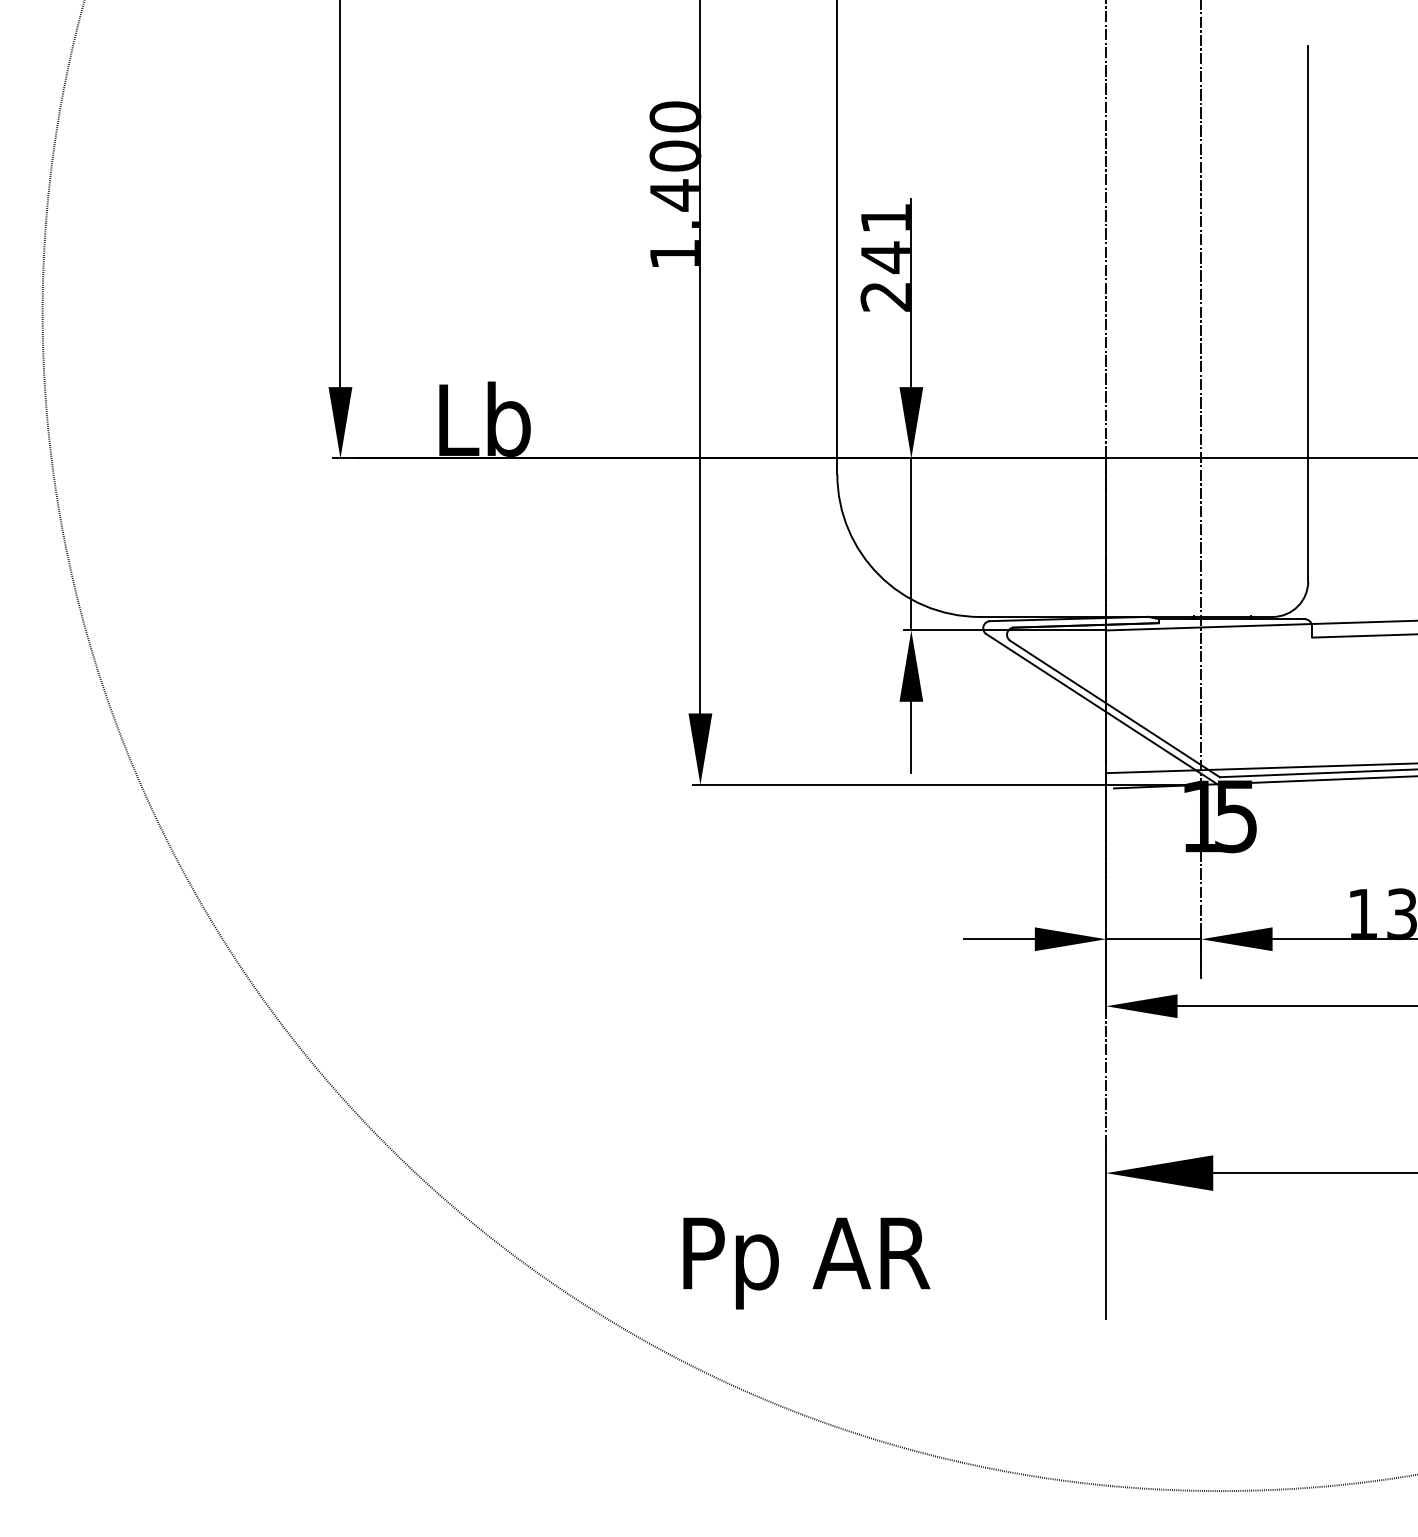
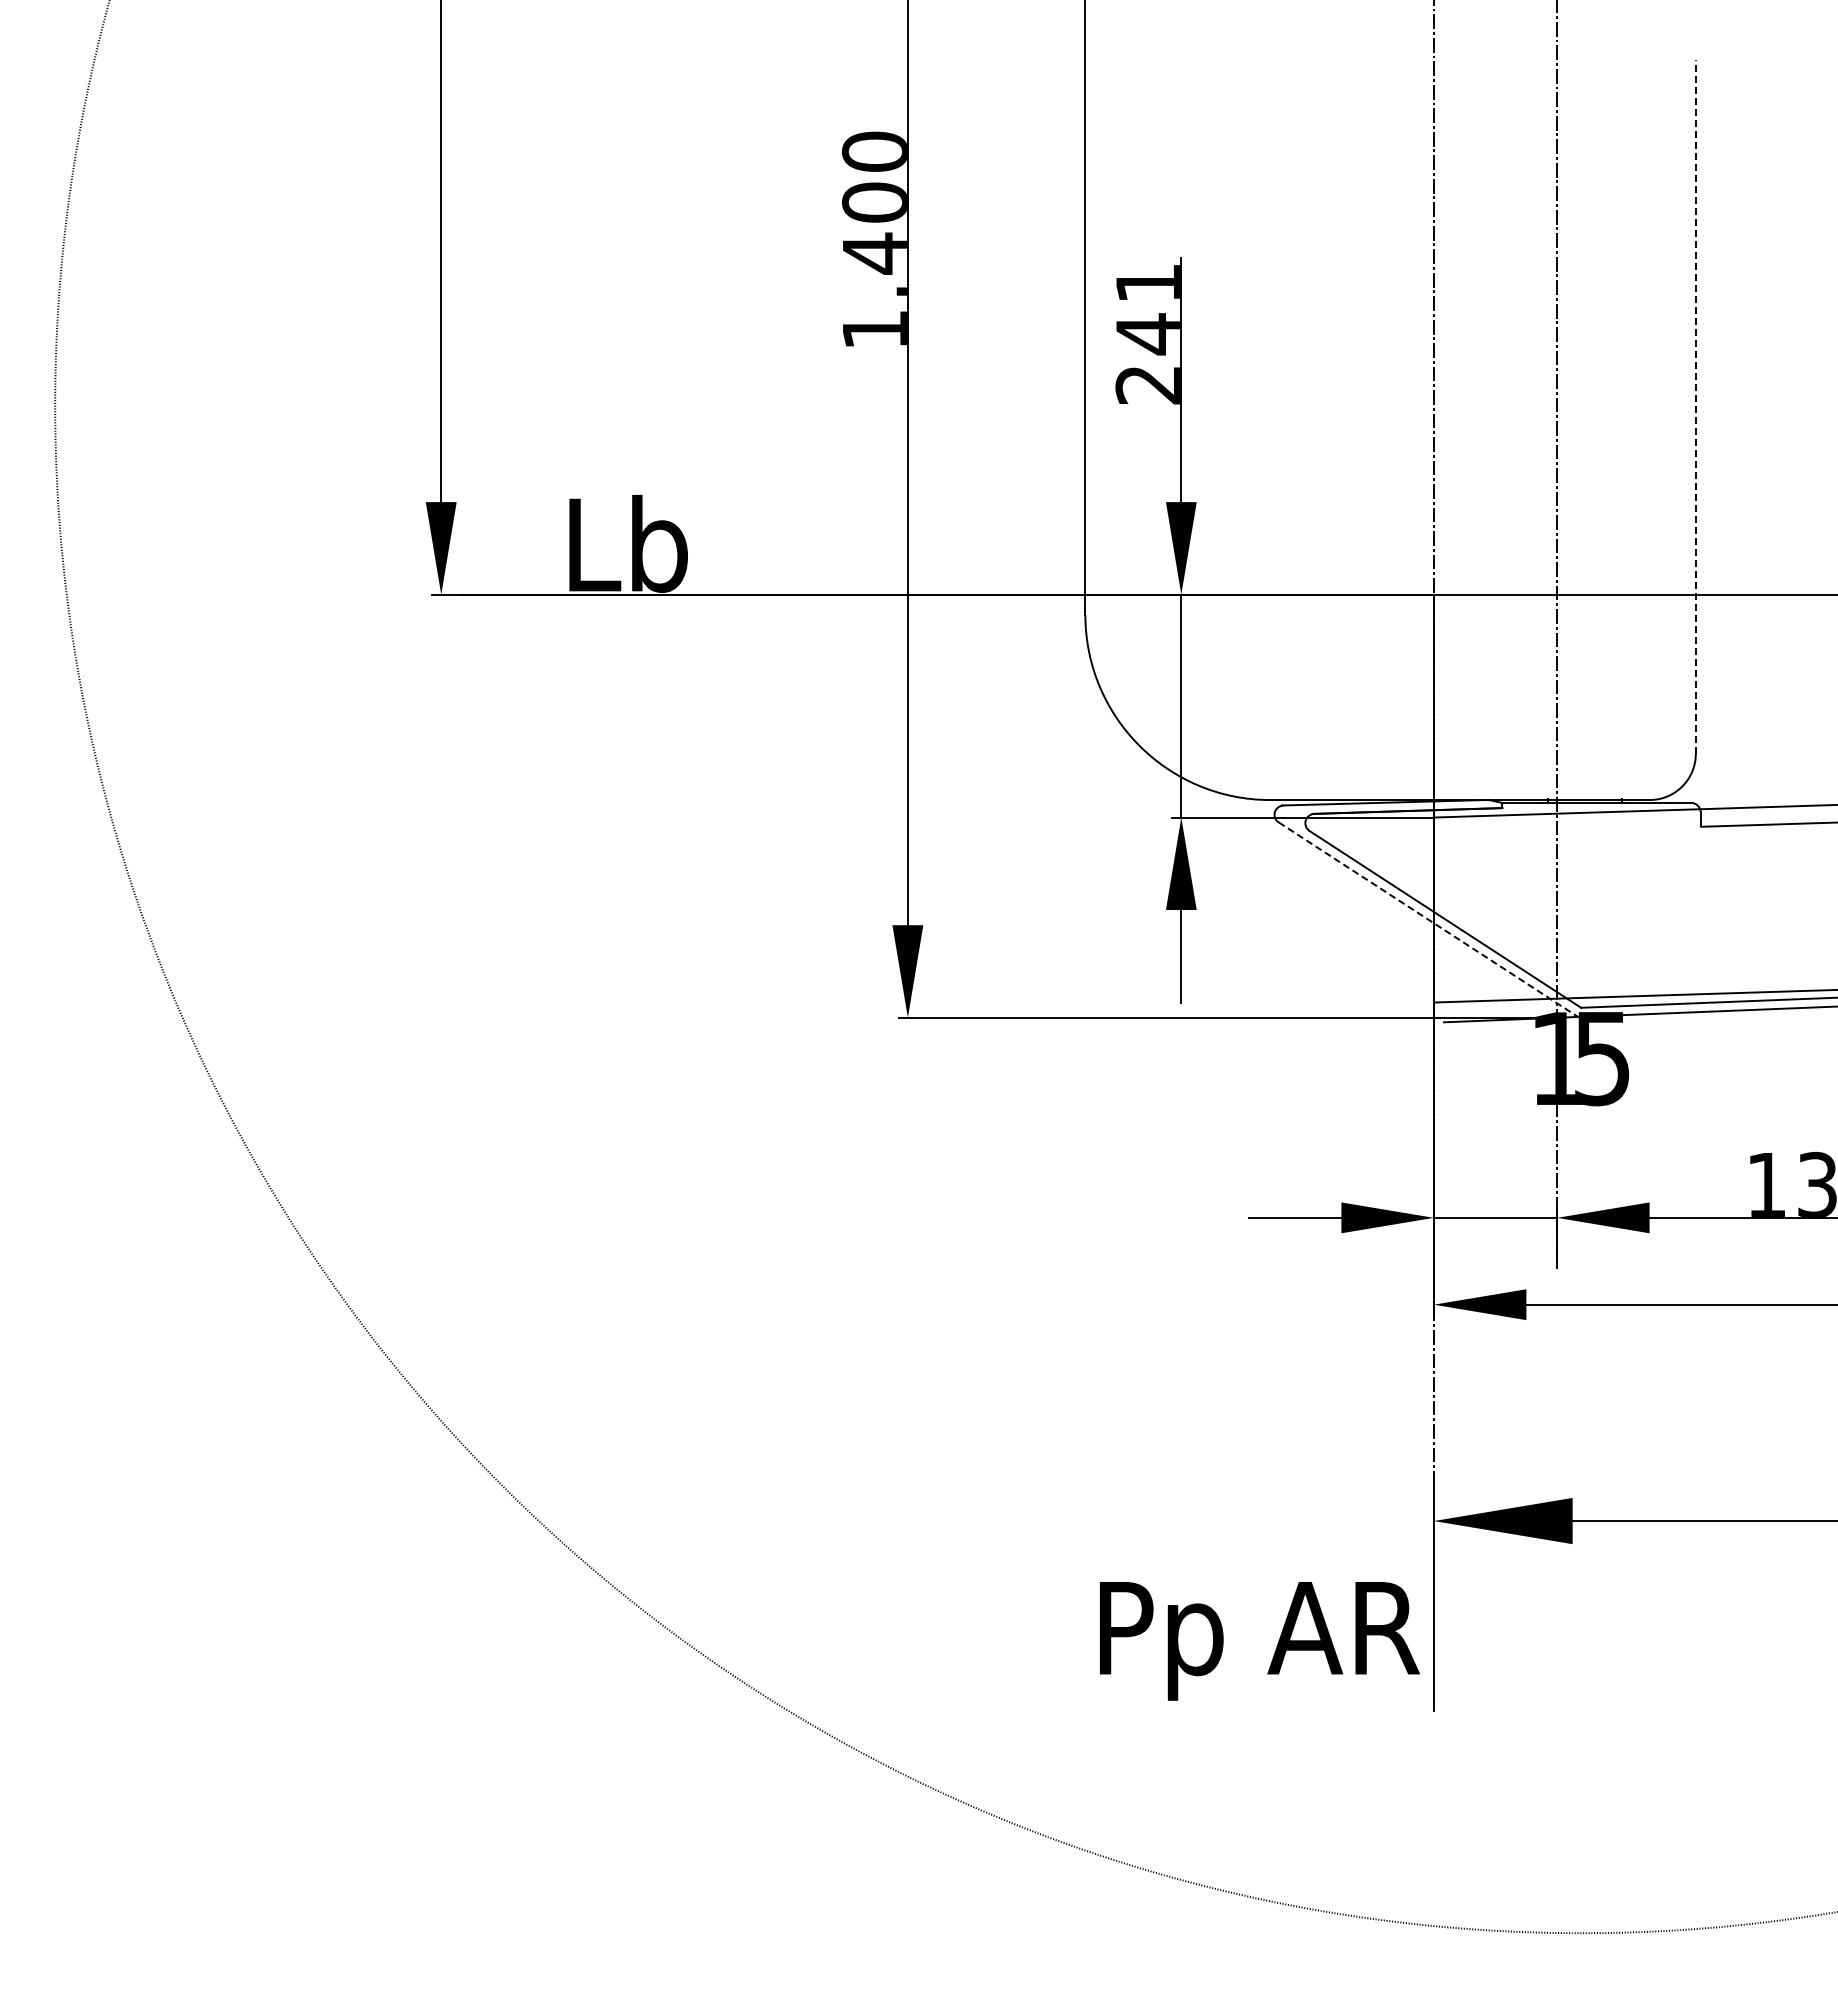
line: (1307, 313) -> (1695, 406), solid -> dashed
line: (1102, 709) -> (1428, 919), solid -> dashed
text: (807, 1263) -> (1260, 1641), moved

